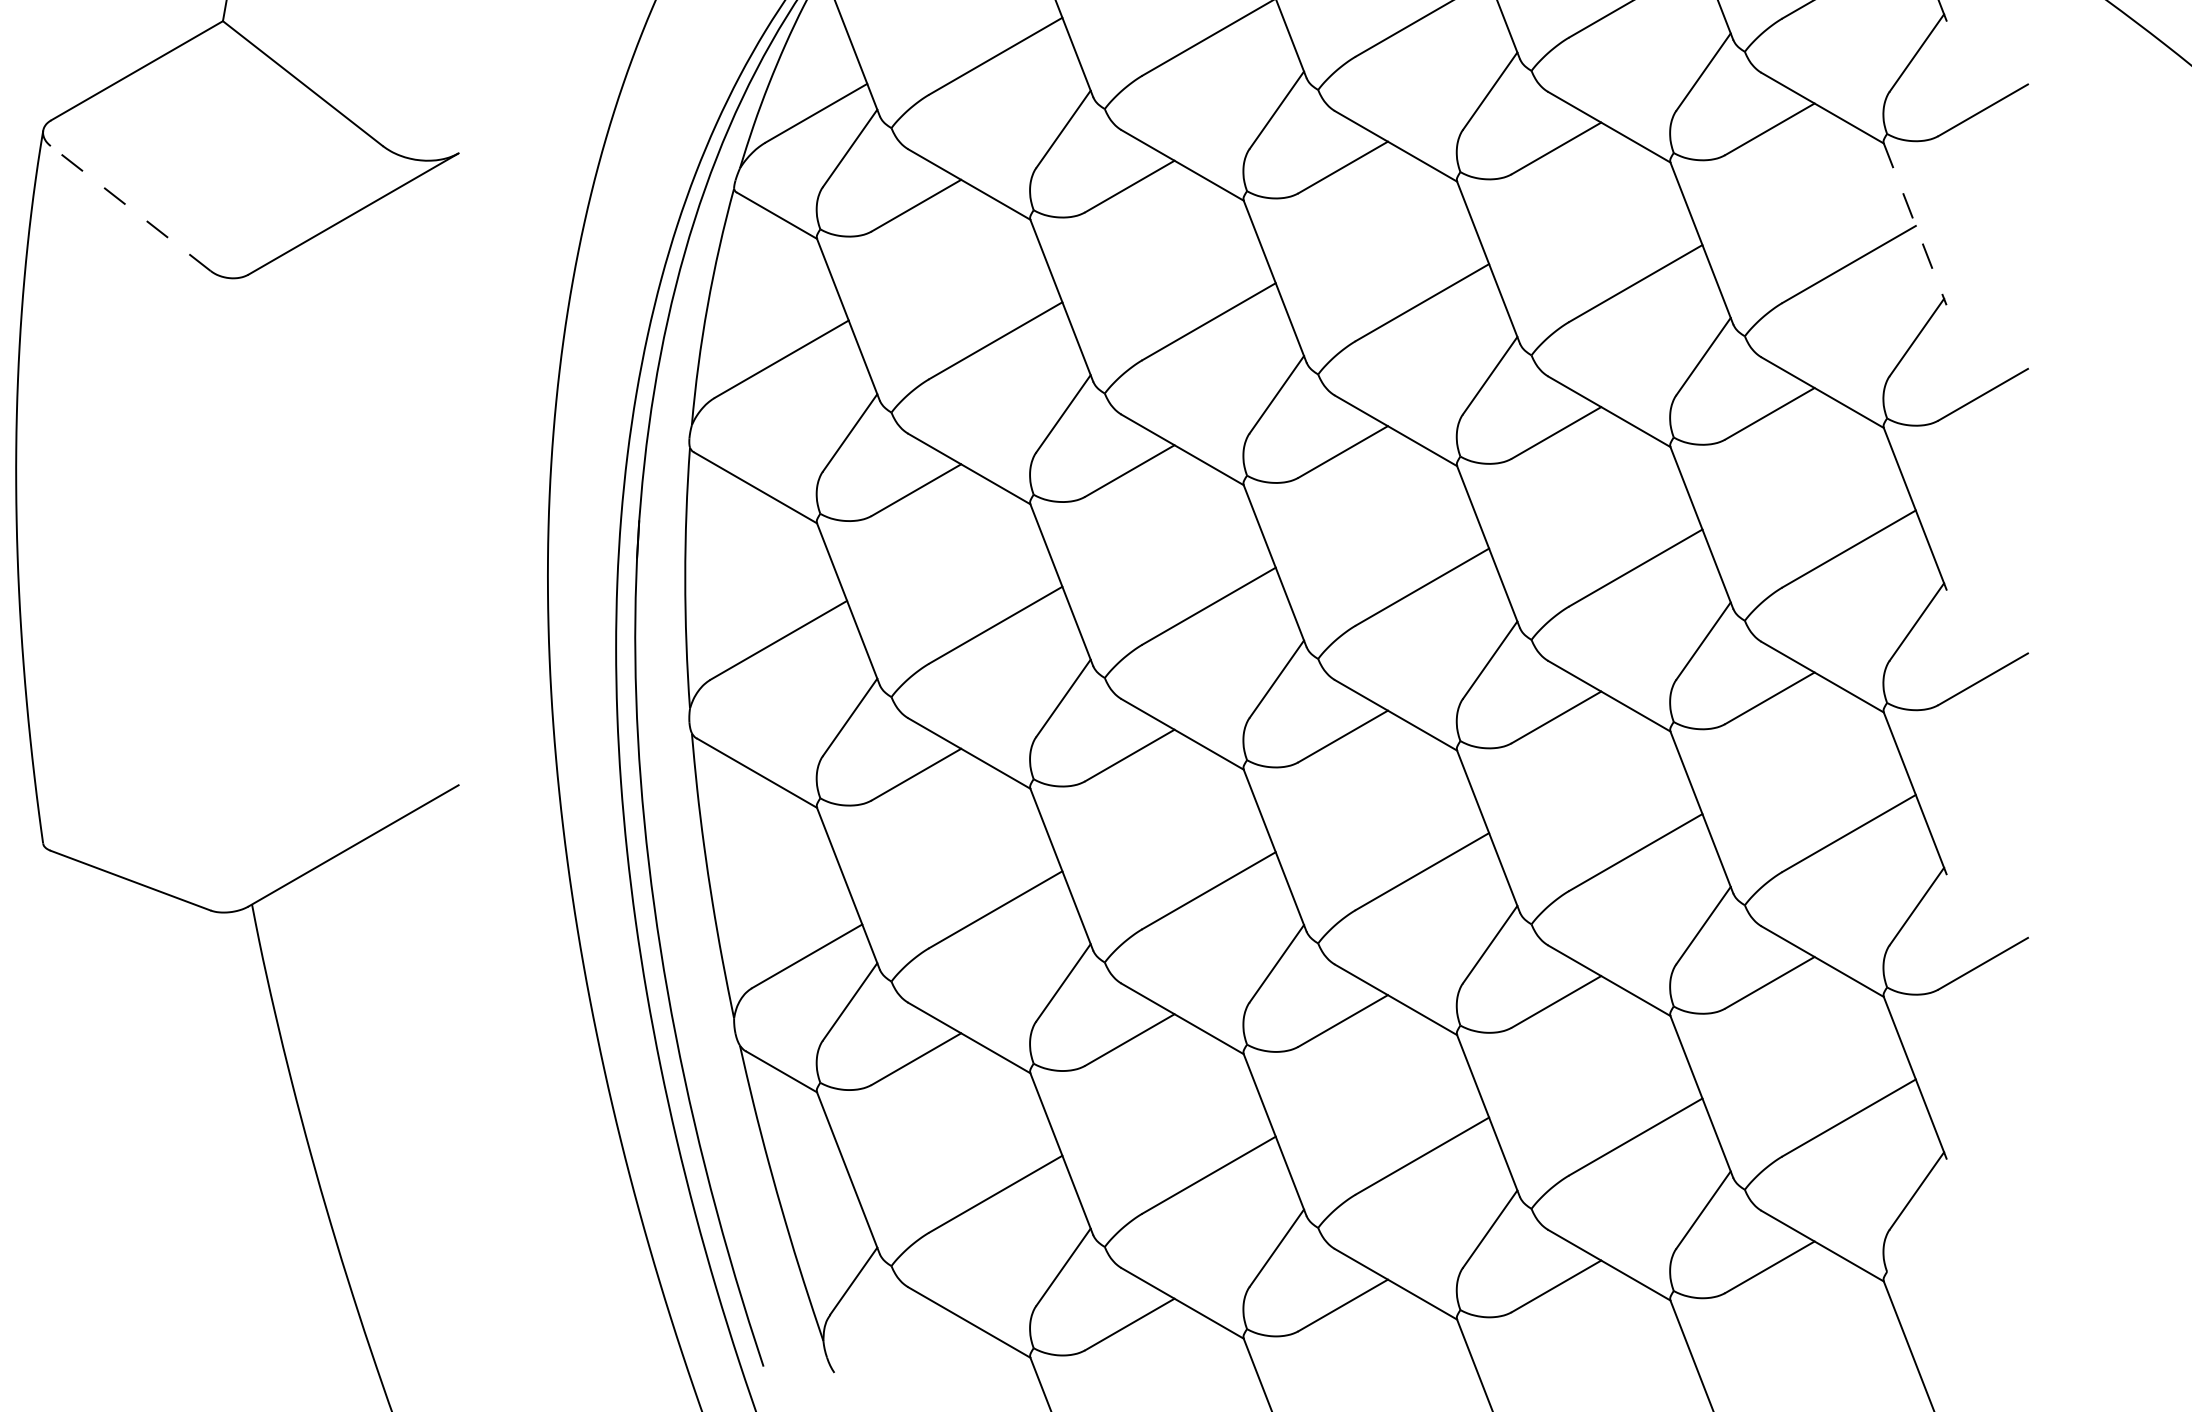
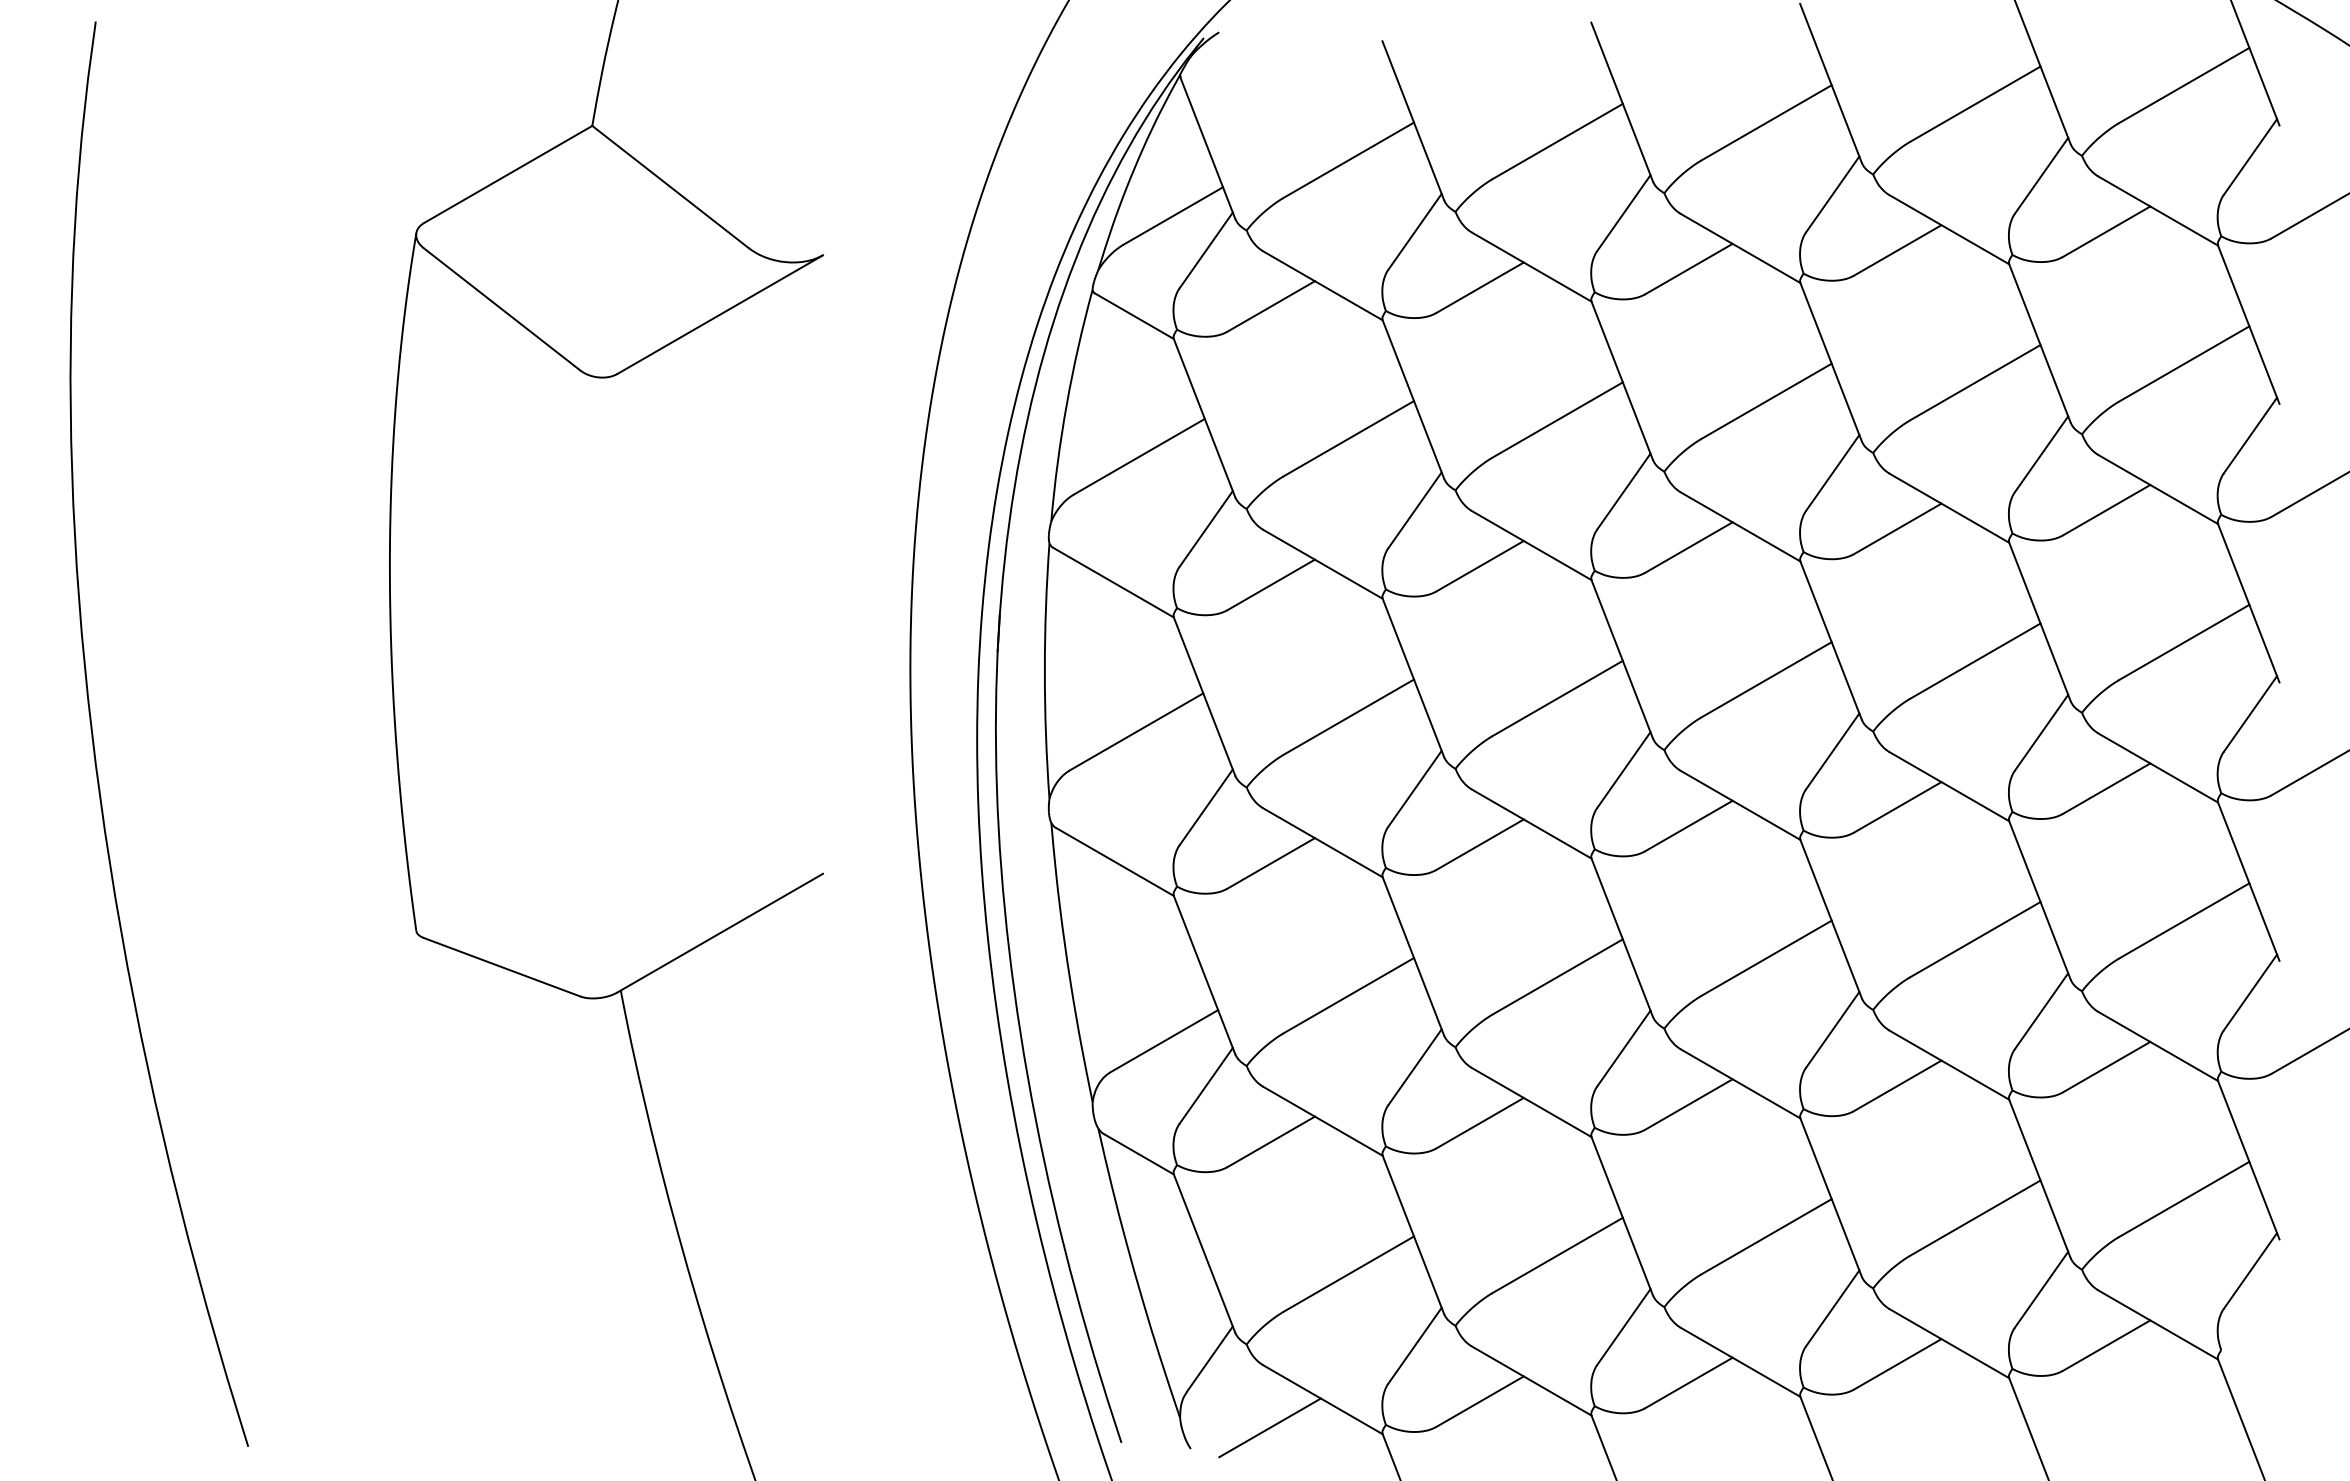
line: (130, 208) -> (501, 309), dashed -> solid
line: (1914, 224) -> (2248, 324), dashed -> solid
line: (914, 1350) -> (1269, 1427), added

